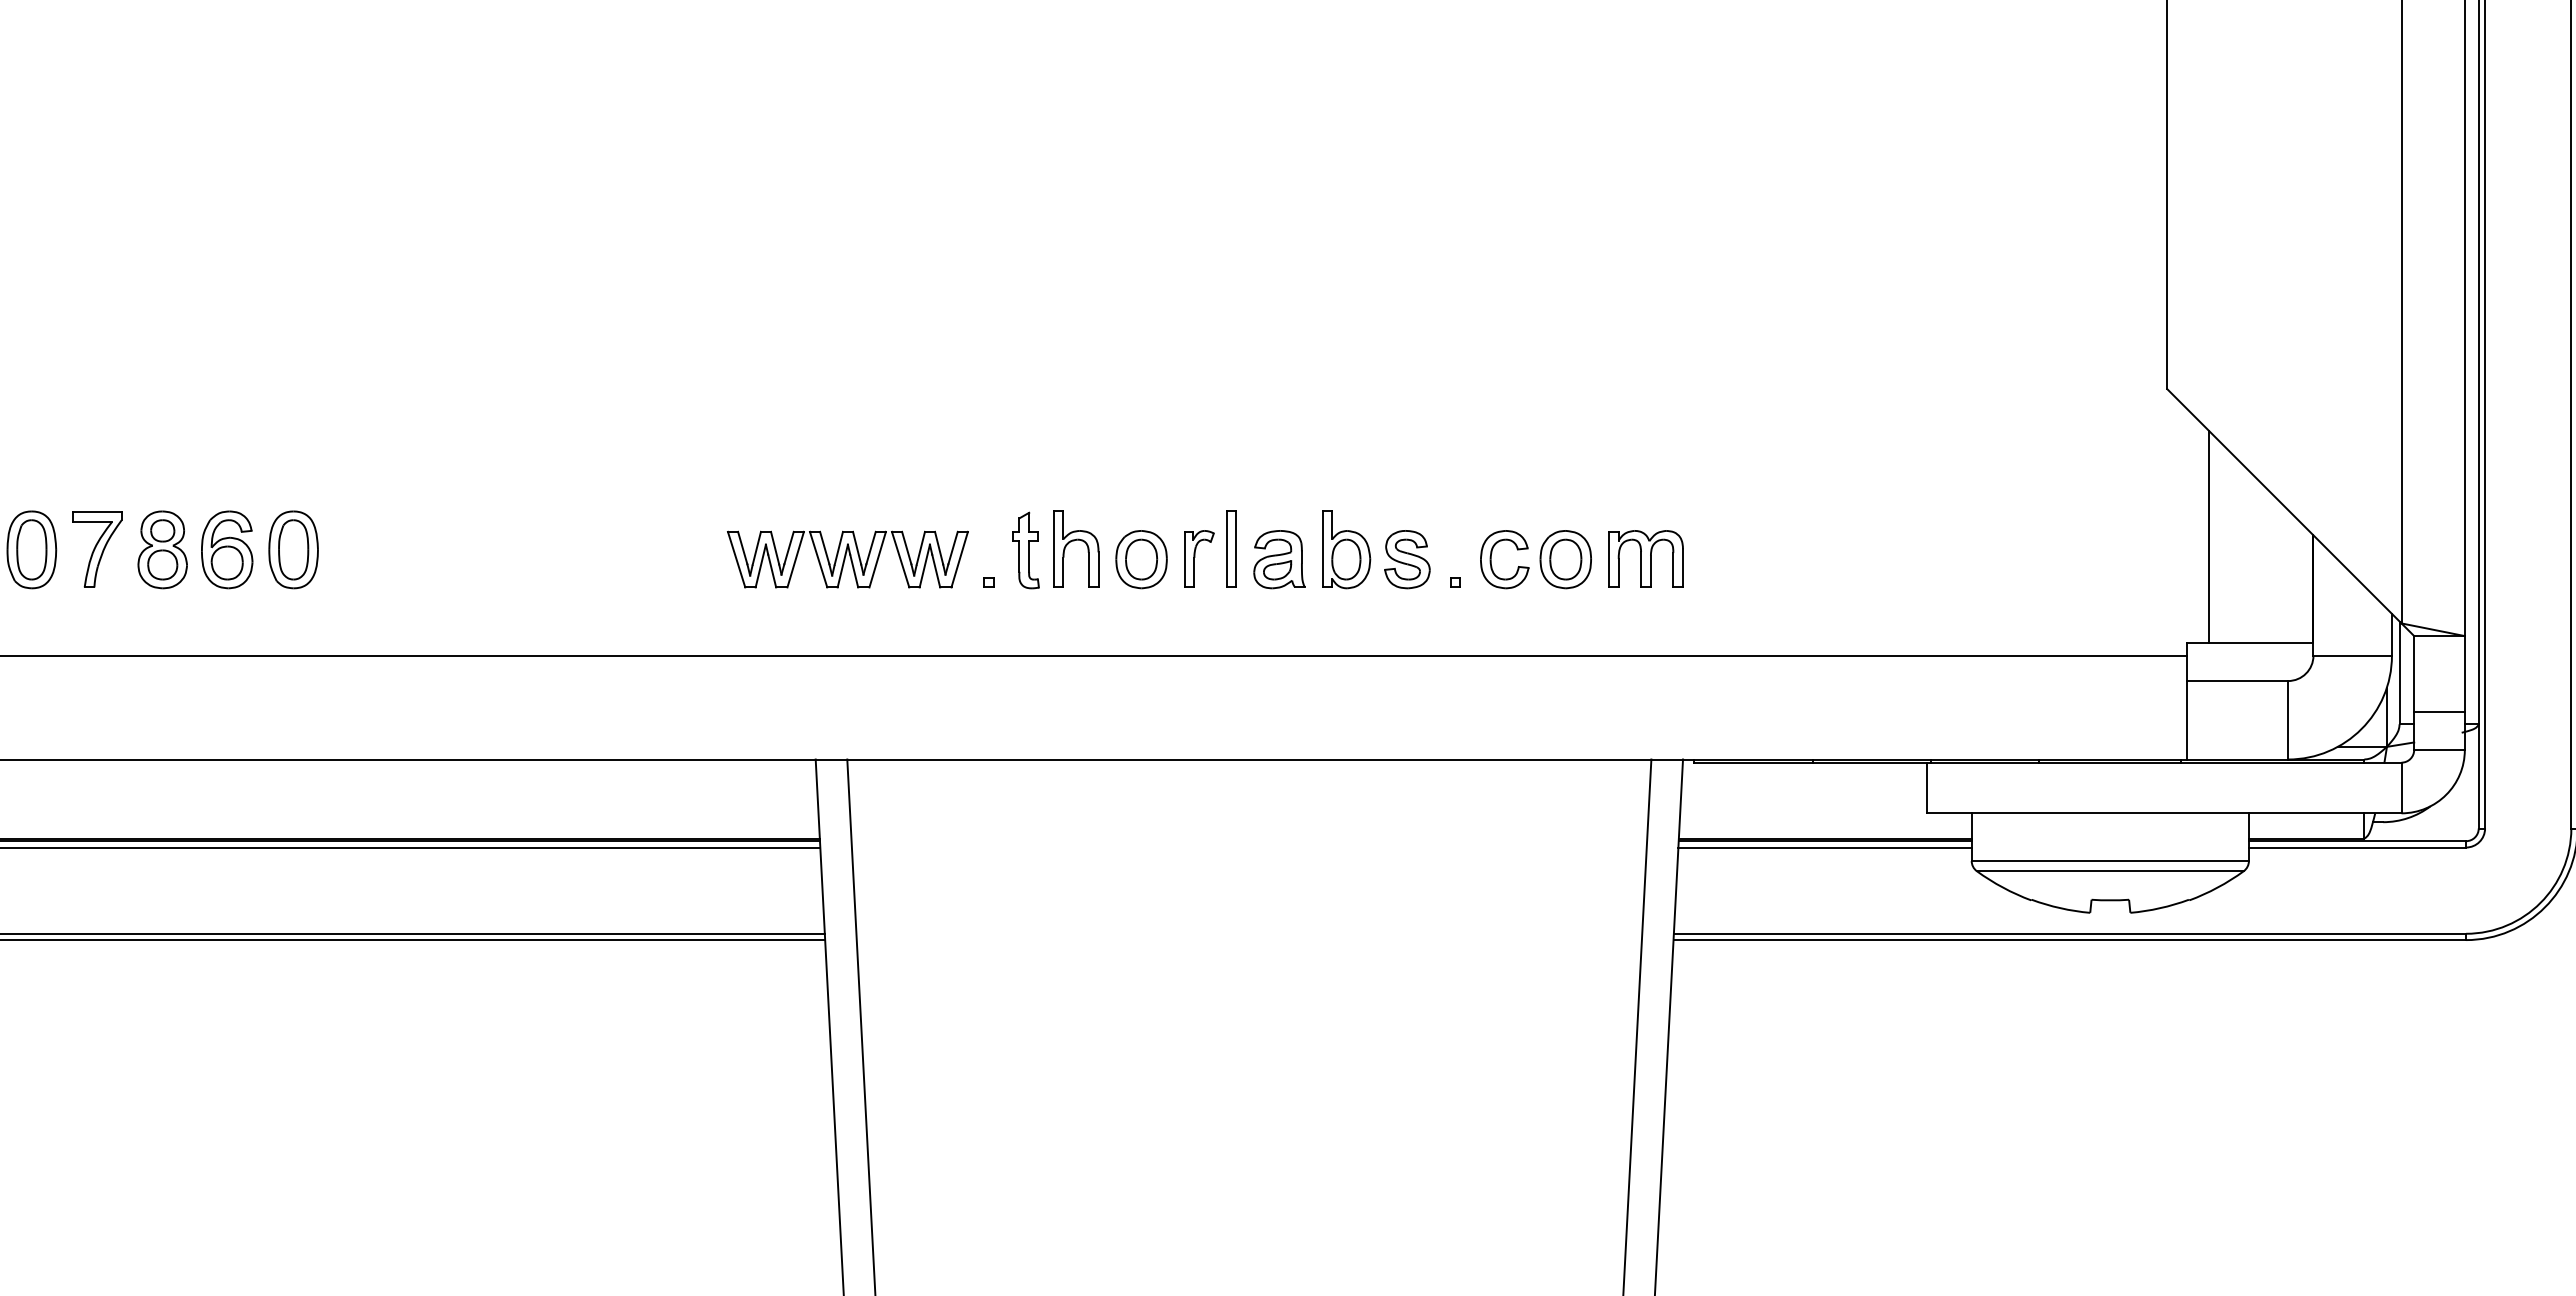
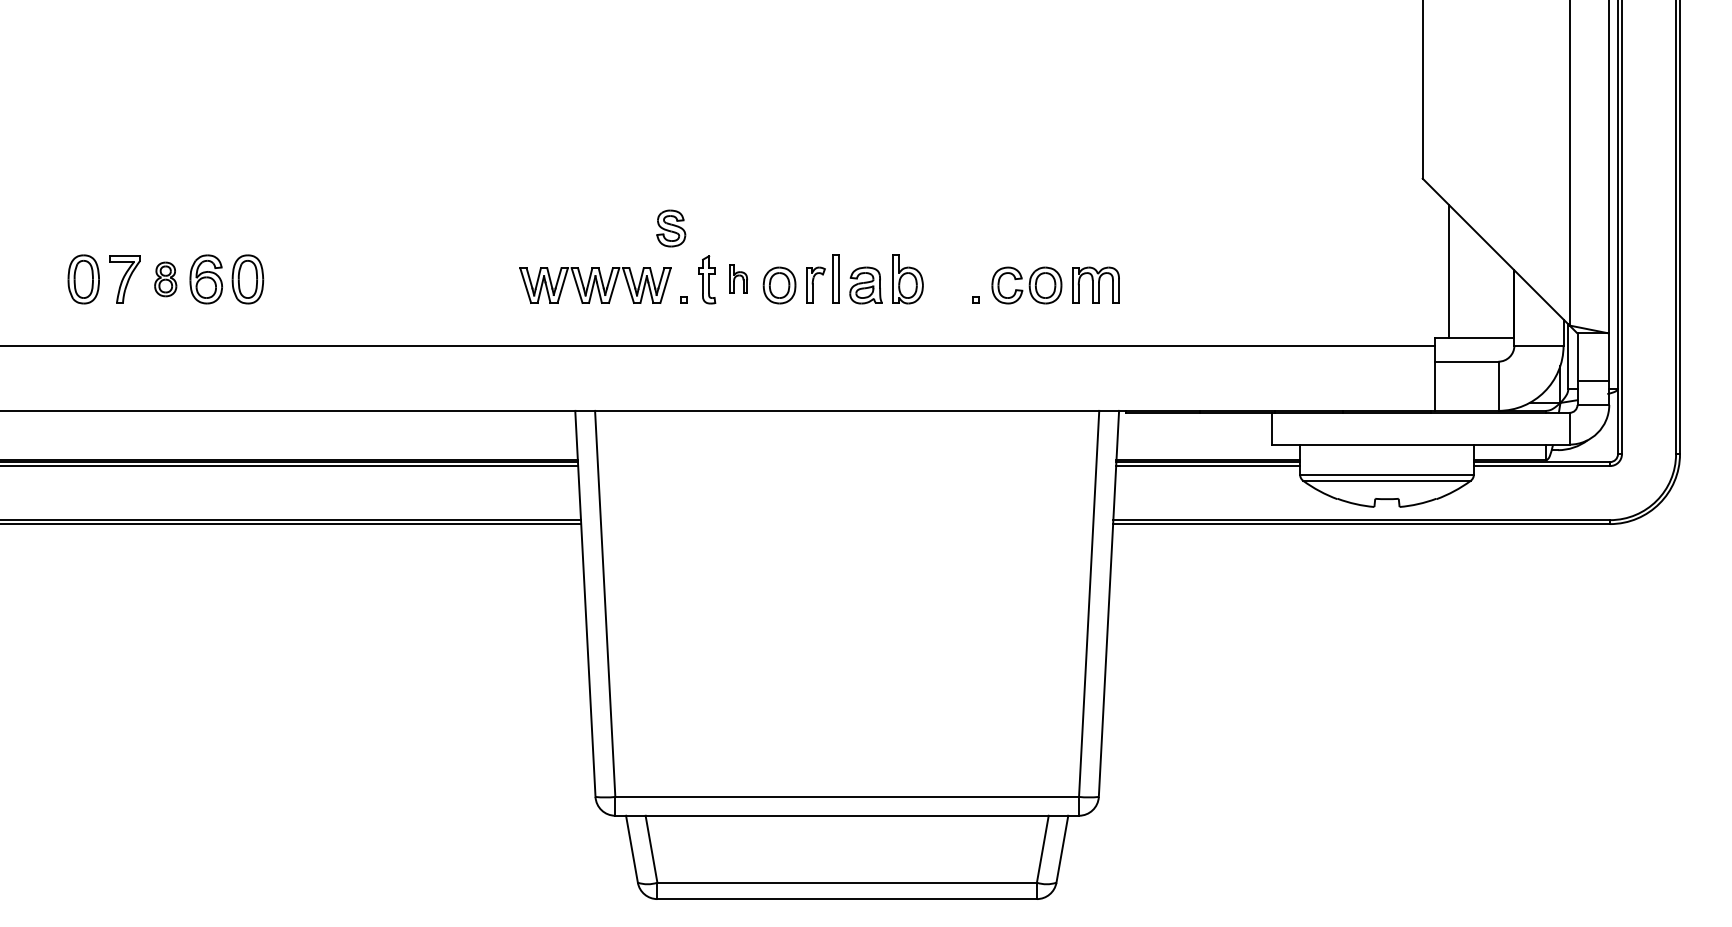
part: (1076, 548) -> (738, 278), size x0.6
part: (162, 549) -> (165, 279), size x0.7
part: (1407, 559) -> (671, 228), moved

